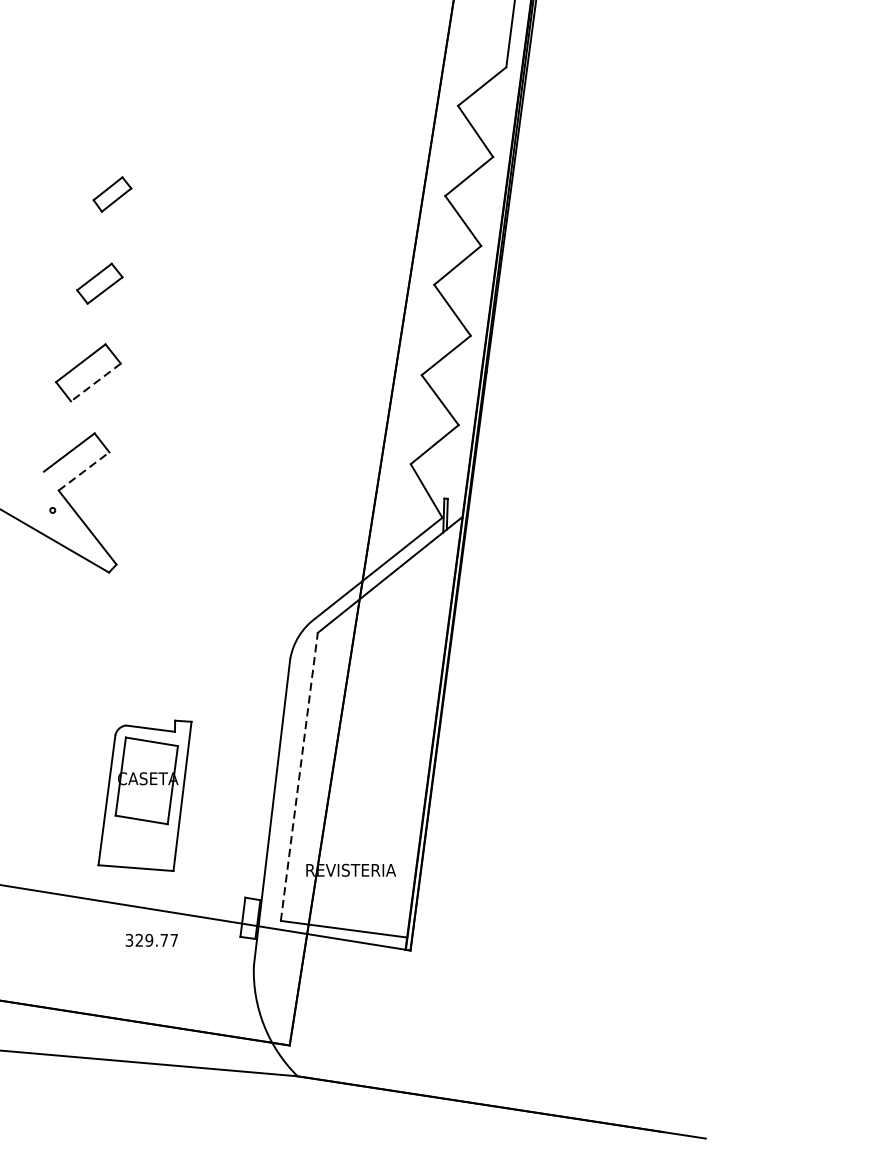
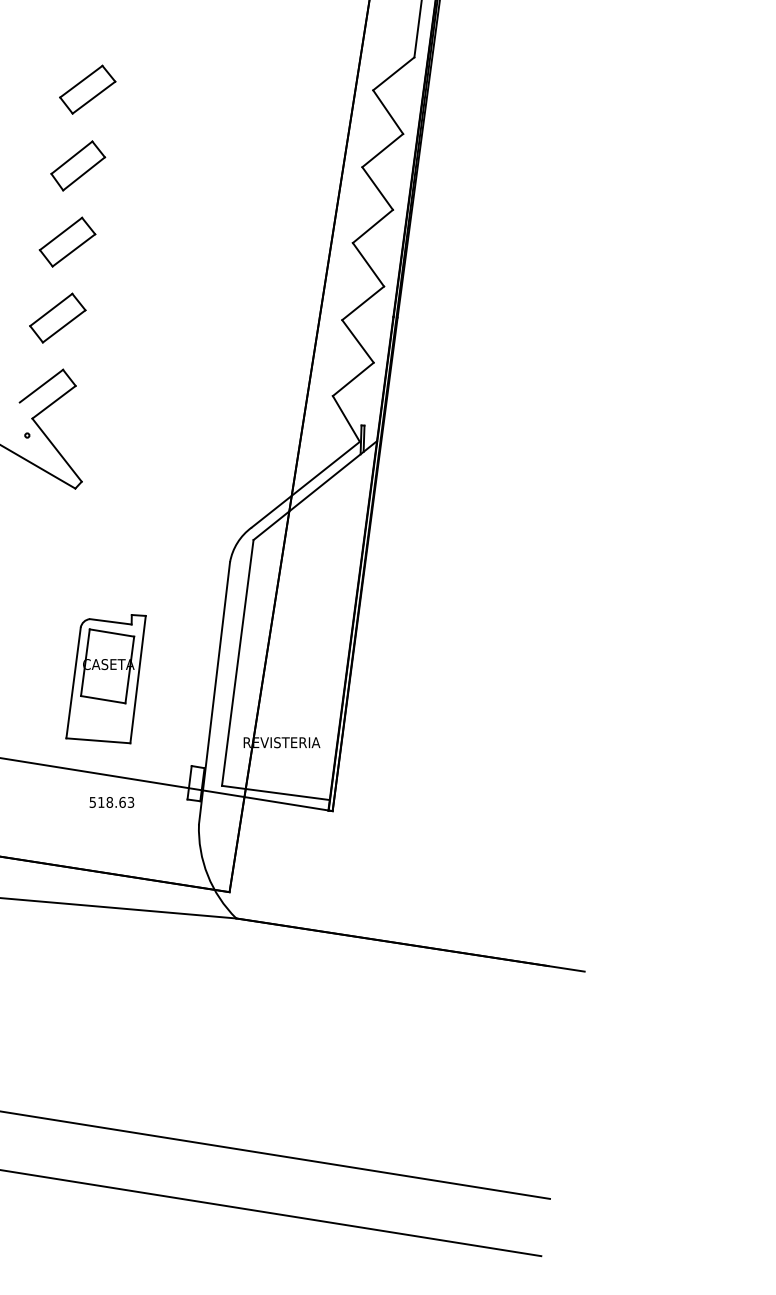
part: (123, 104) -> (87, 89), added
part: (112, 193) -> (78, 165), size x1.67
part: (99, 283) -> (67, 241), size x1.43
line: (96, 382) -> (64, 326), dashed -> solid
line: (84, 471) -> (54, 402), dashed -> solid
line: (299, 776) -> (237, 662), dashed -> solid
text: (152, 939) -> (112, 801), 329.77 -> 518.63

